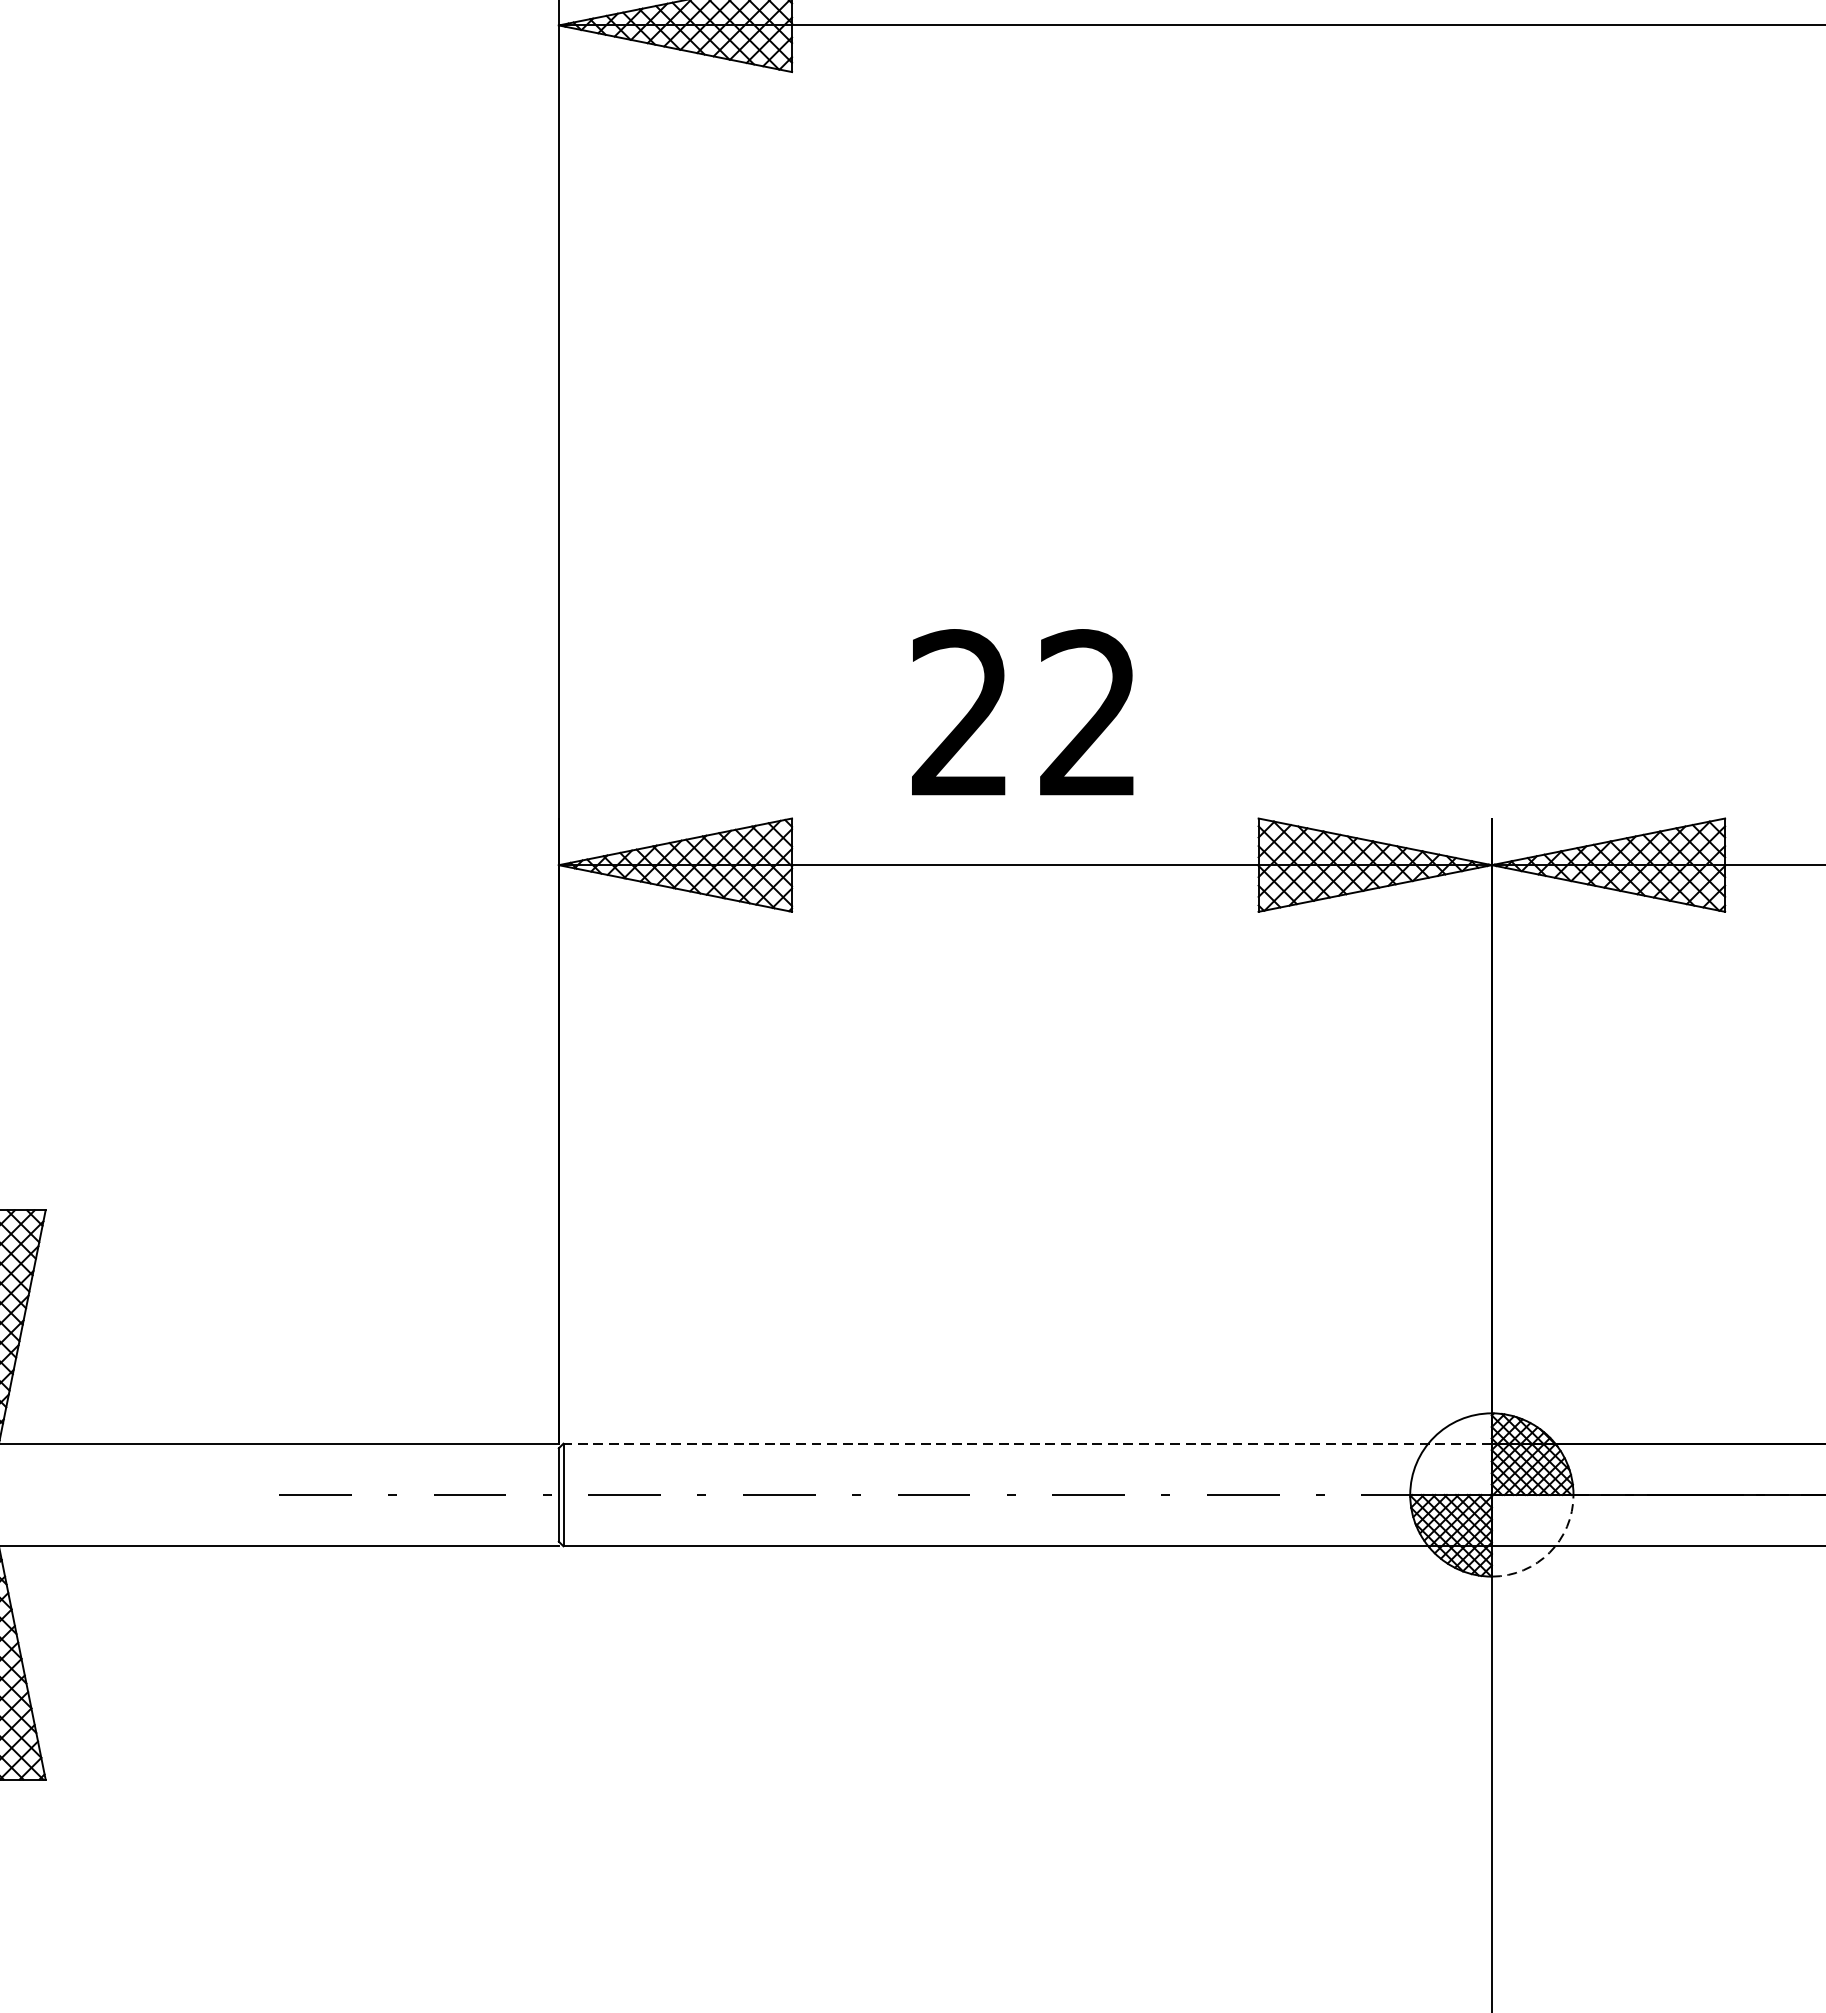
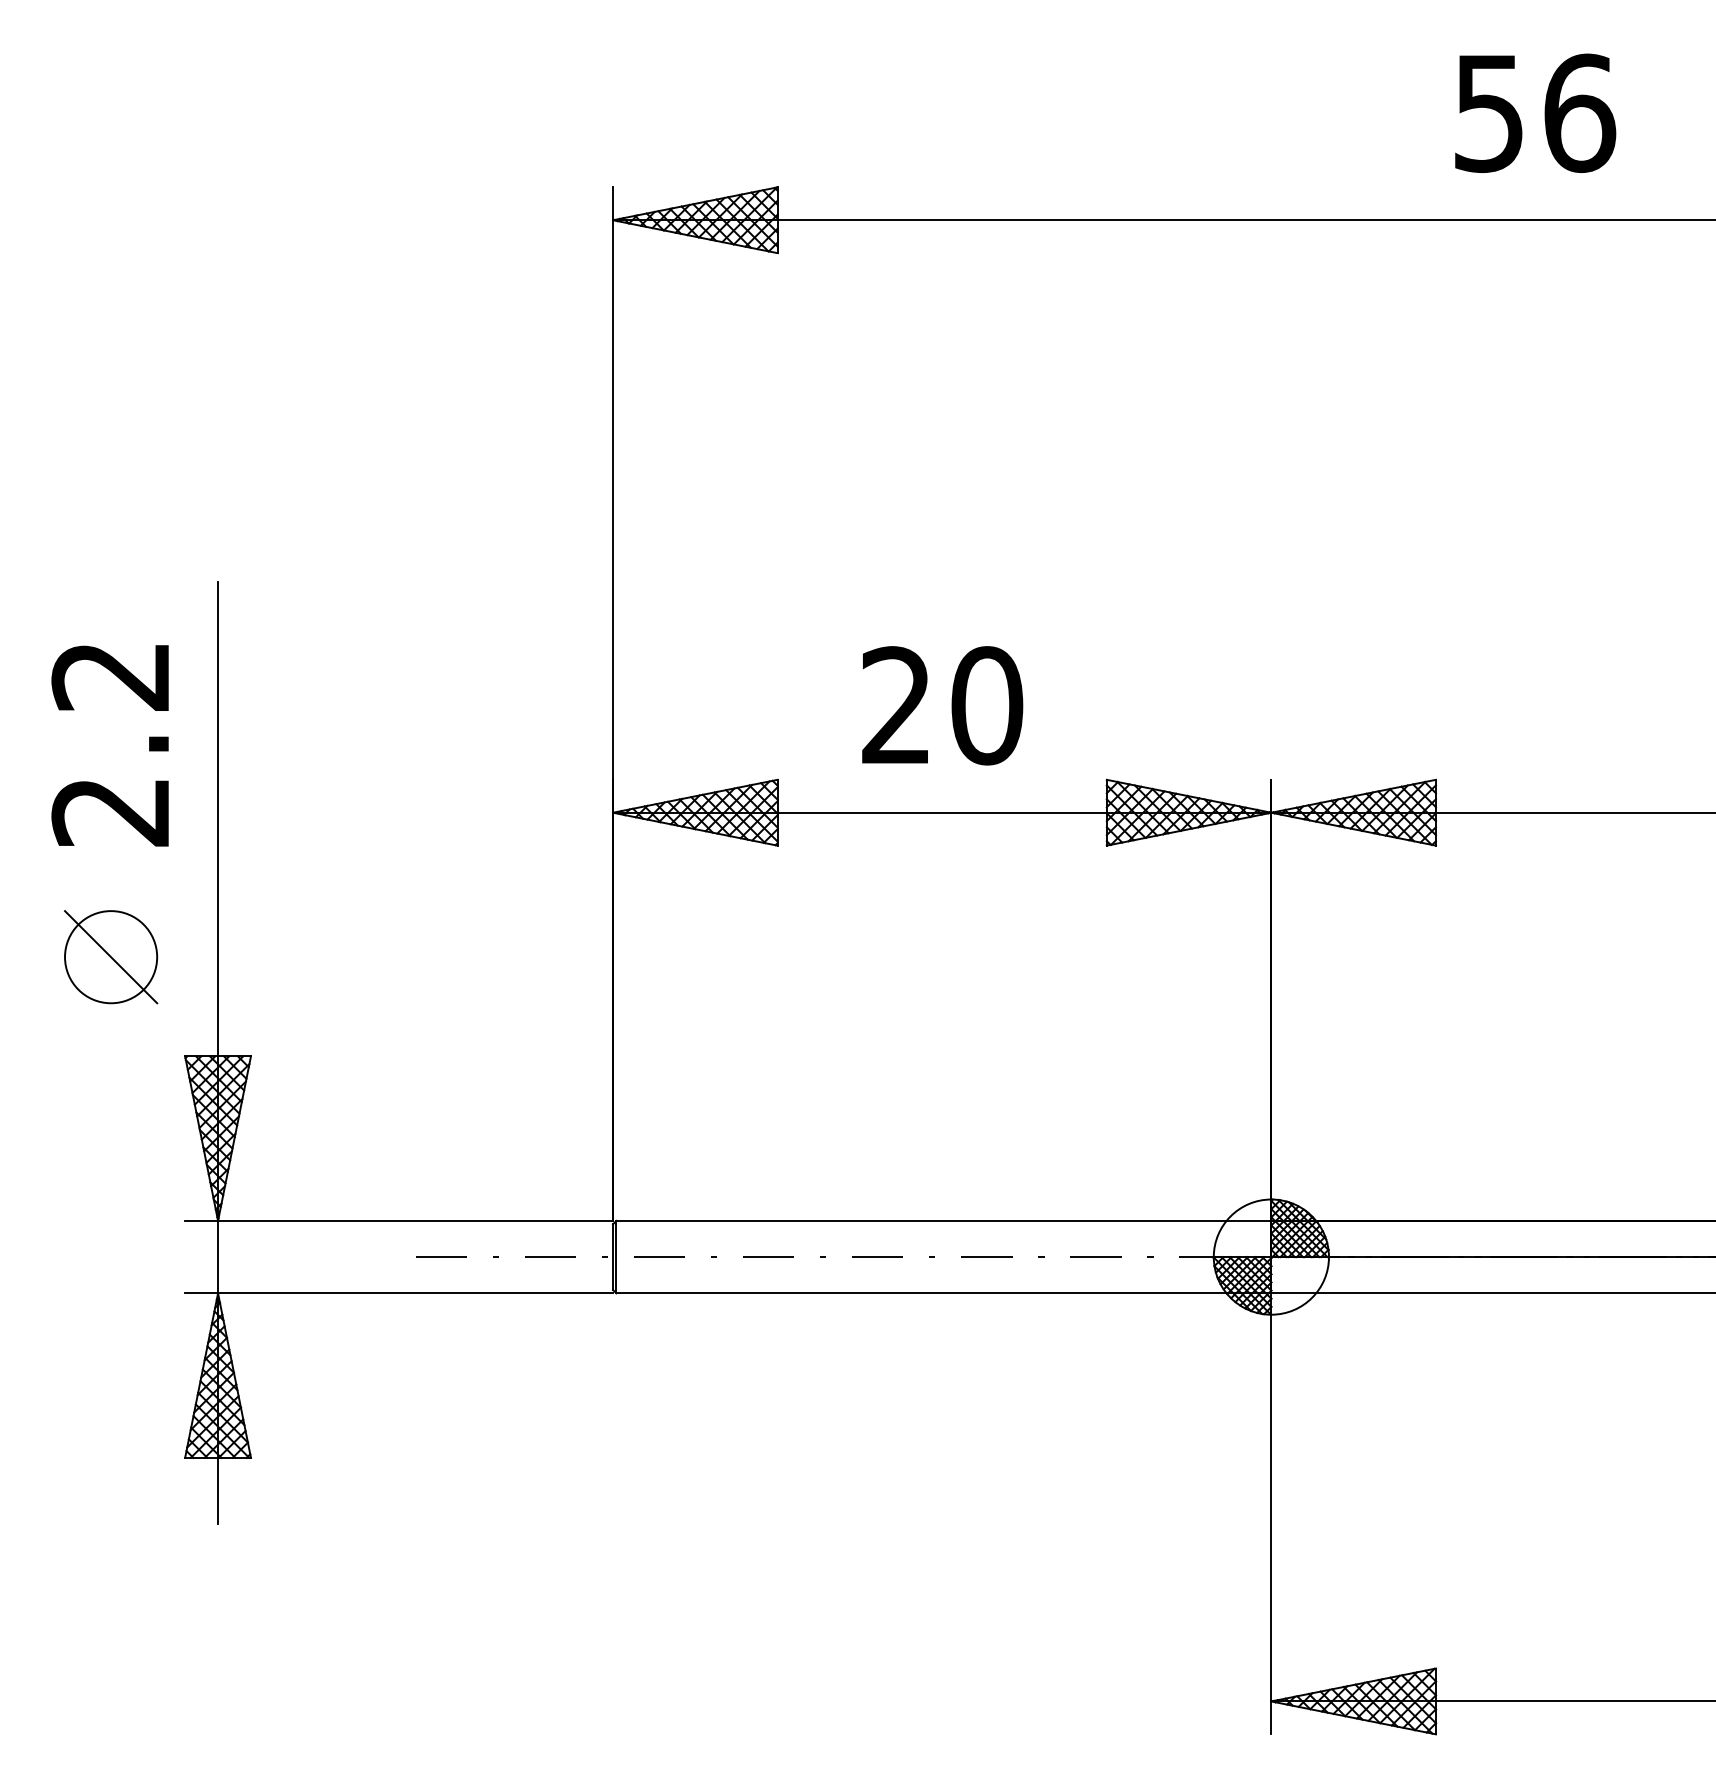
text: (1089, 713) -> (987, 705), 22 -> 20
line: (1027, 1443) -> (943, 1220), dashed -> solid
arc: (1550, 1552) -> (1312, 1297), dashed -> solid

